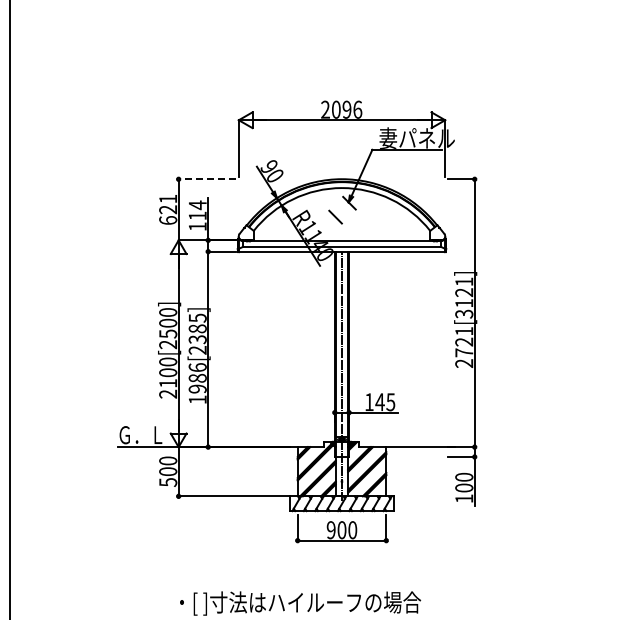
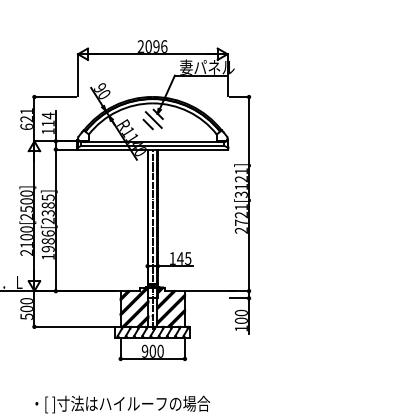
line: (207, 179) -> (55, 97), dashed -> solid
line: (343, 210) -> (153, 119), added

